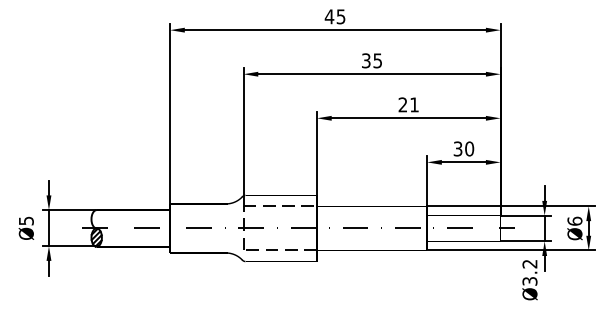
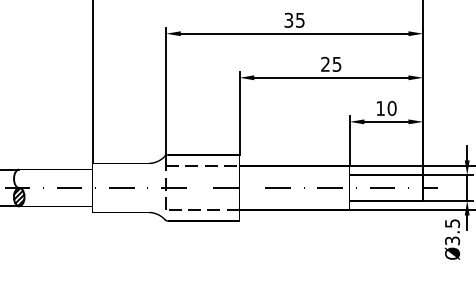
text: (414, 104) -> (337, 64), 21 -> 25
text: (457, 148) -> (380, 108), 30 -> 10
text: (529, 264) -> (452, 224), Ø3.2 -> Ø3.5

